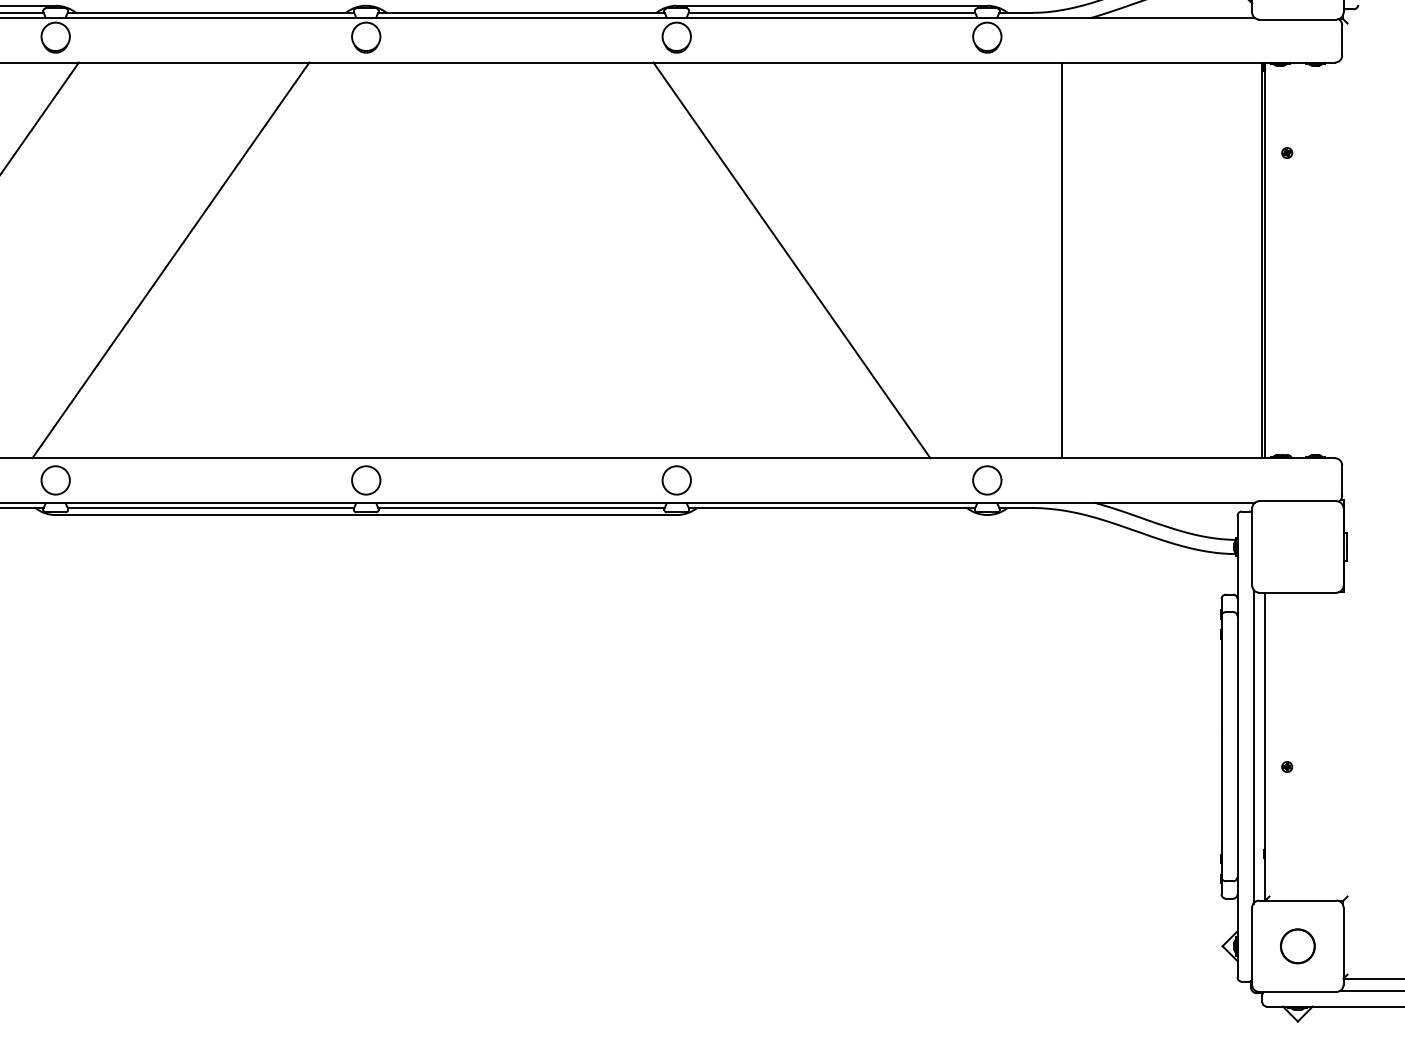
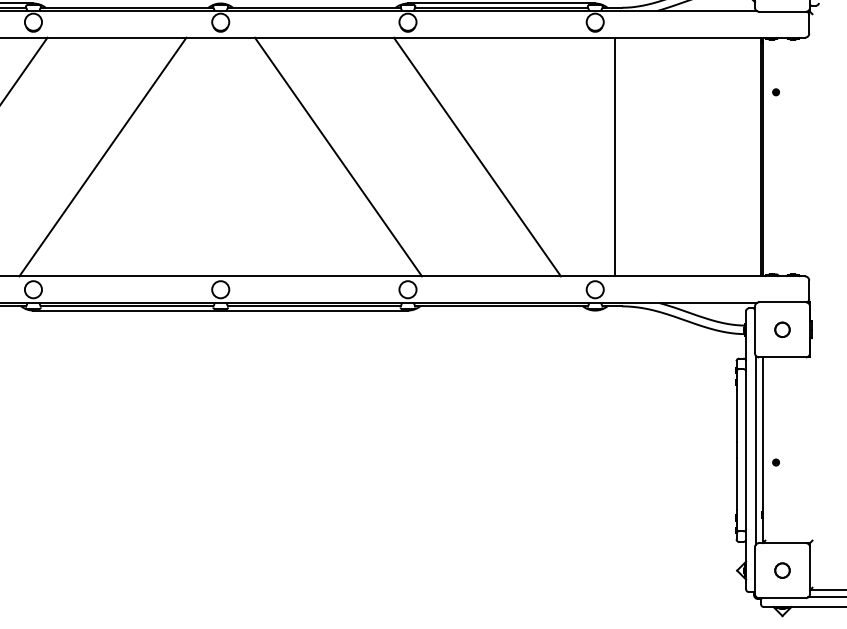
line: (561, 259) -> (338, 156), added
line: (1062, 259) -> (615, 156), moved
part: (1297, 546) -> (782, 329), added
circle: (1297, 946) -> (782, 570), size x0.71

